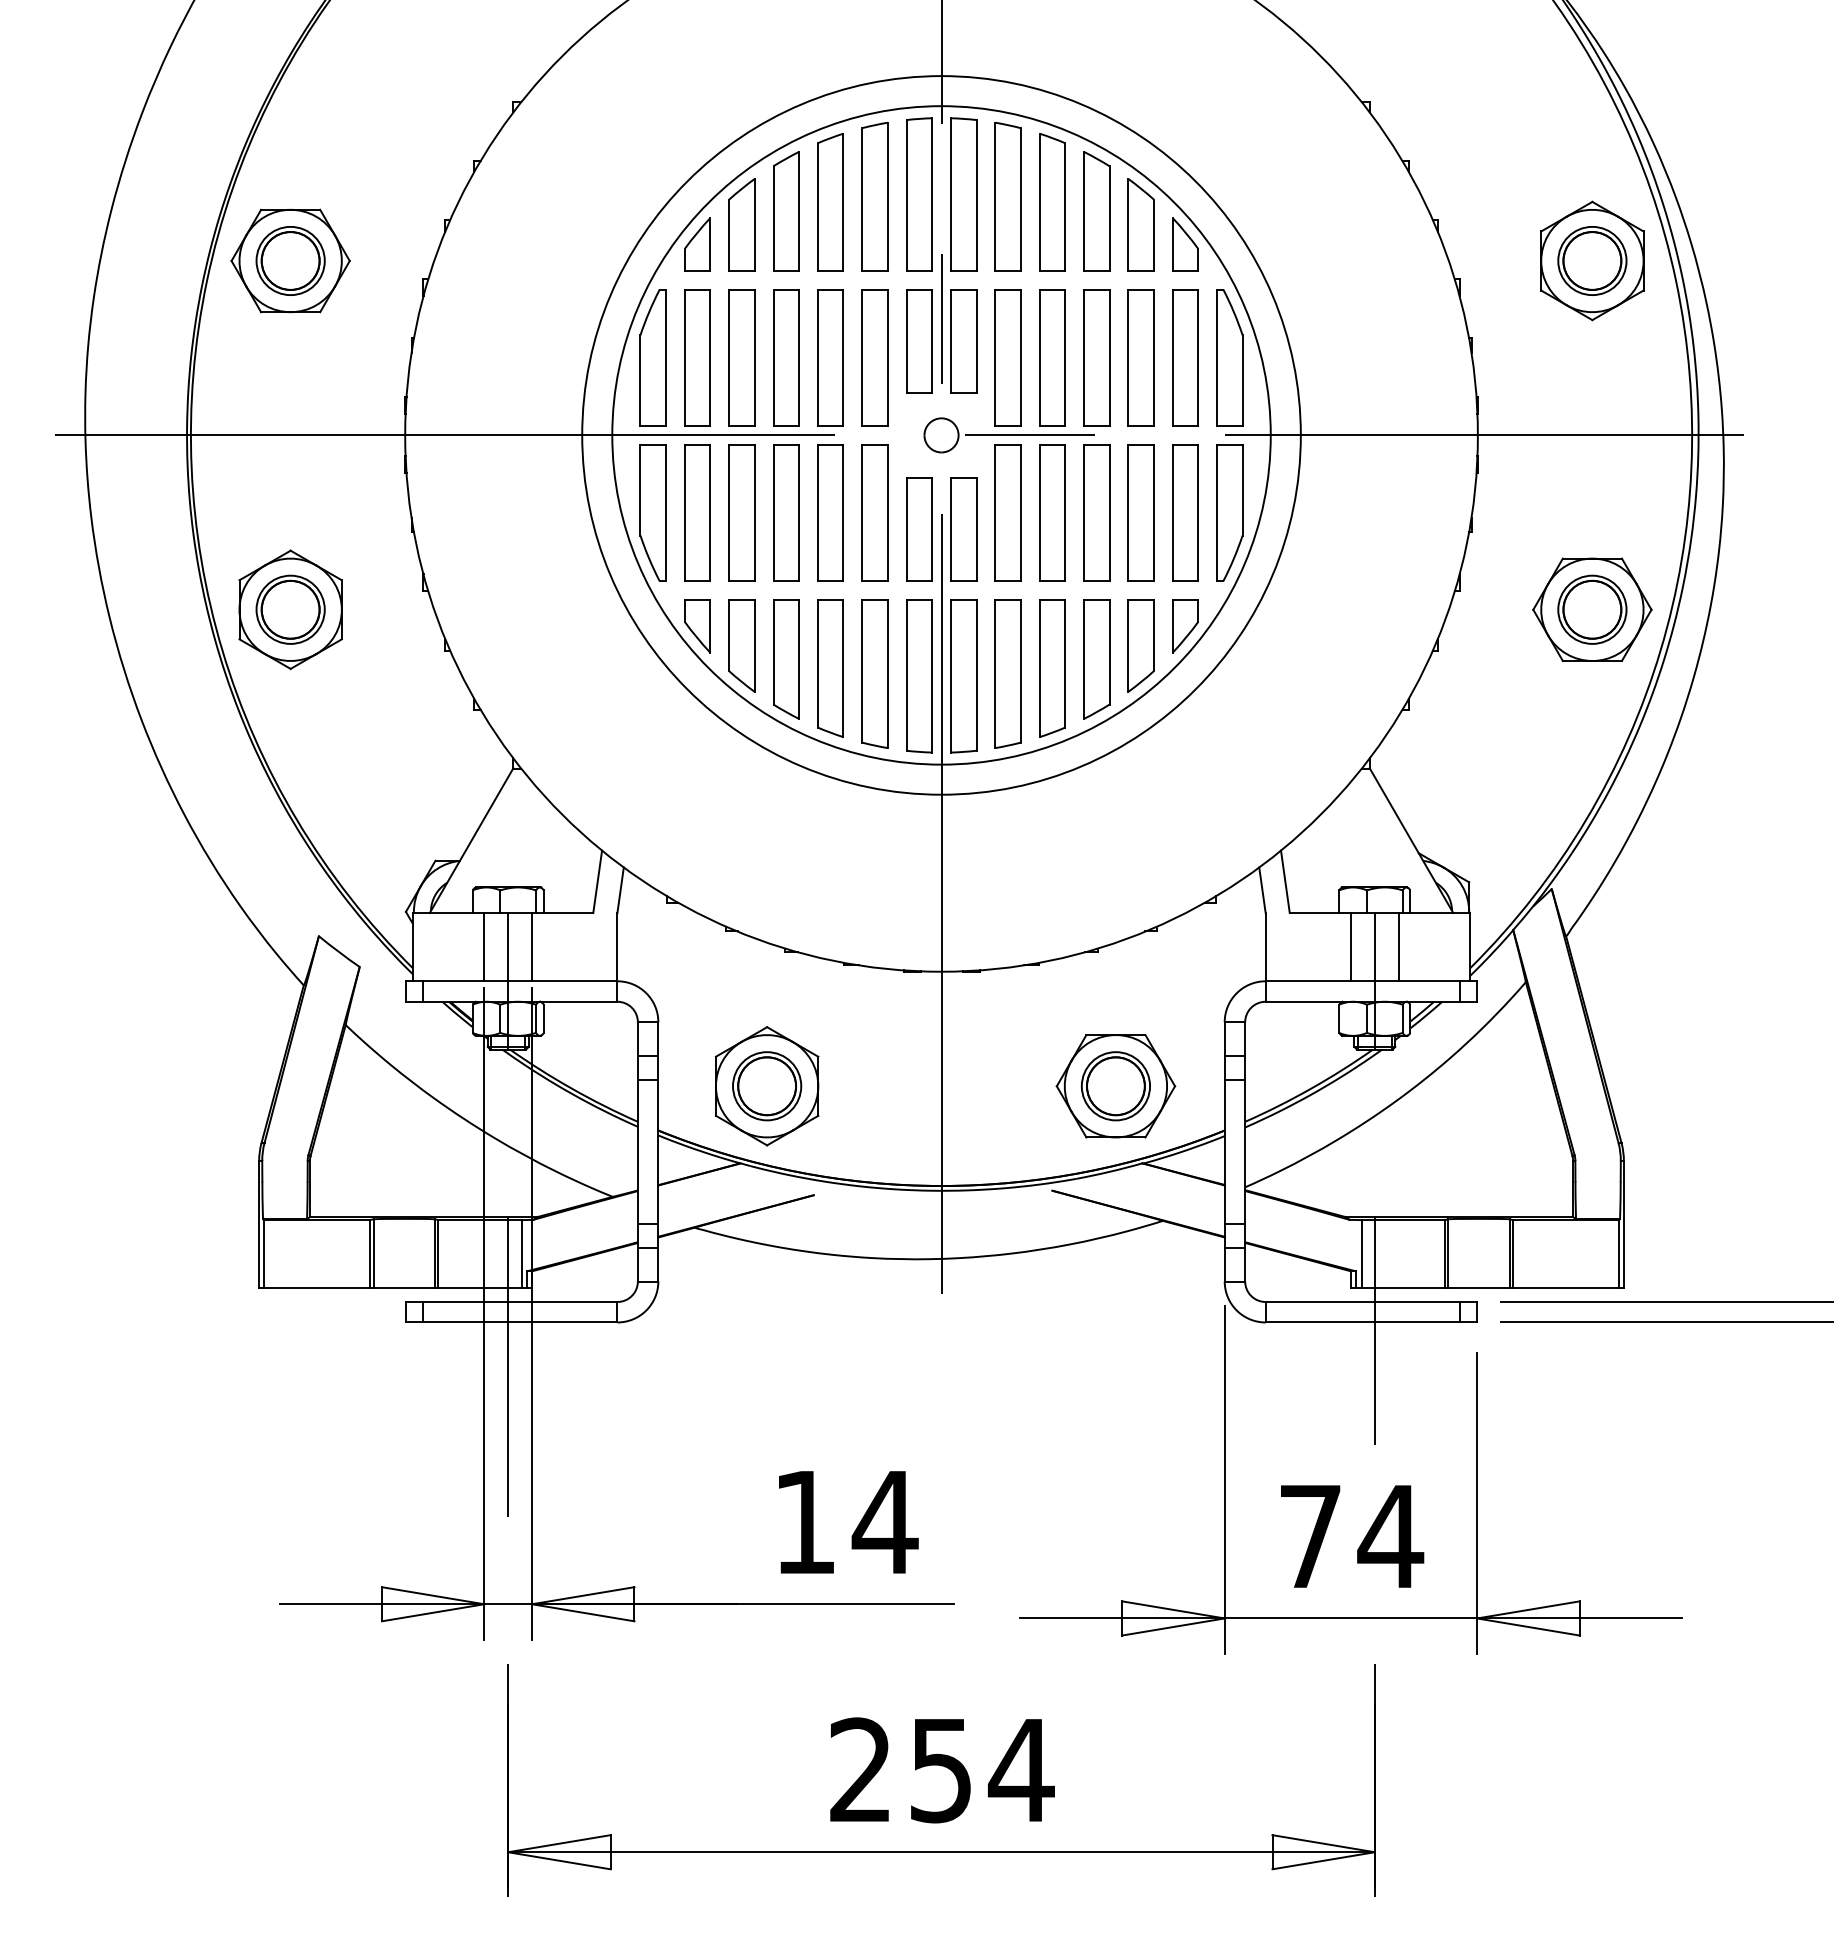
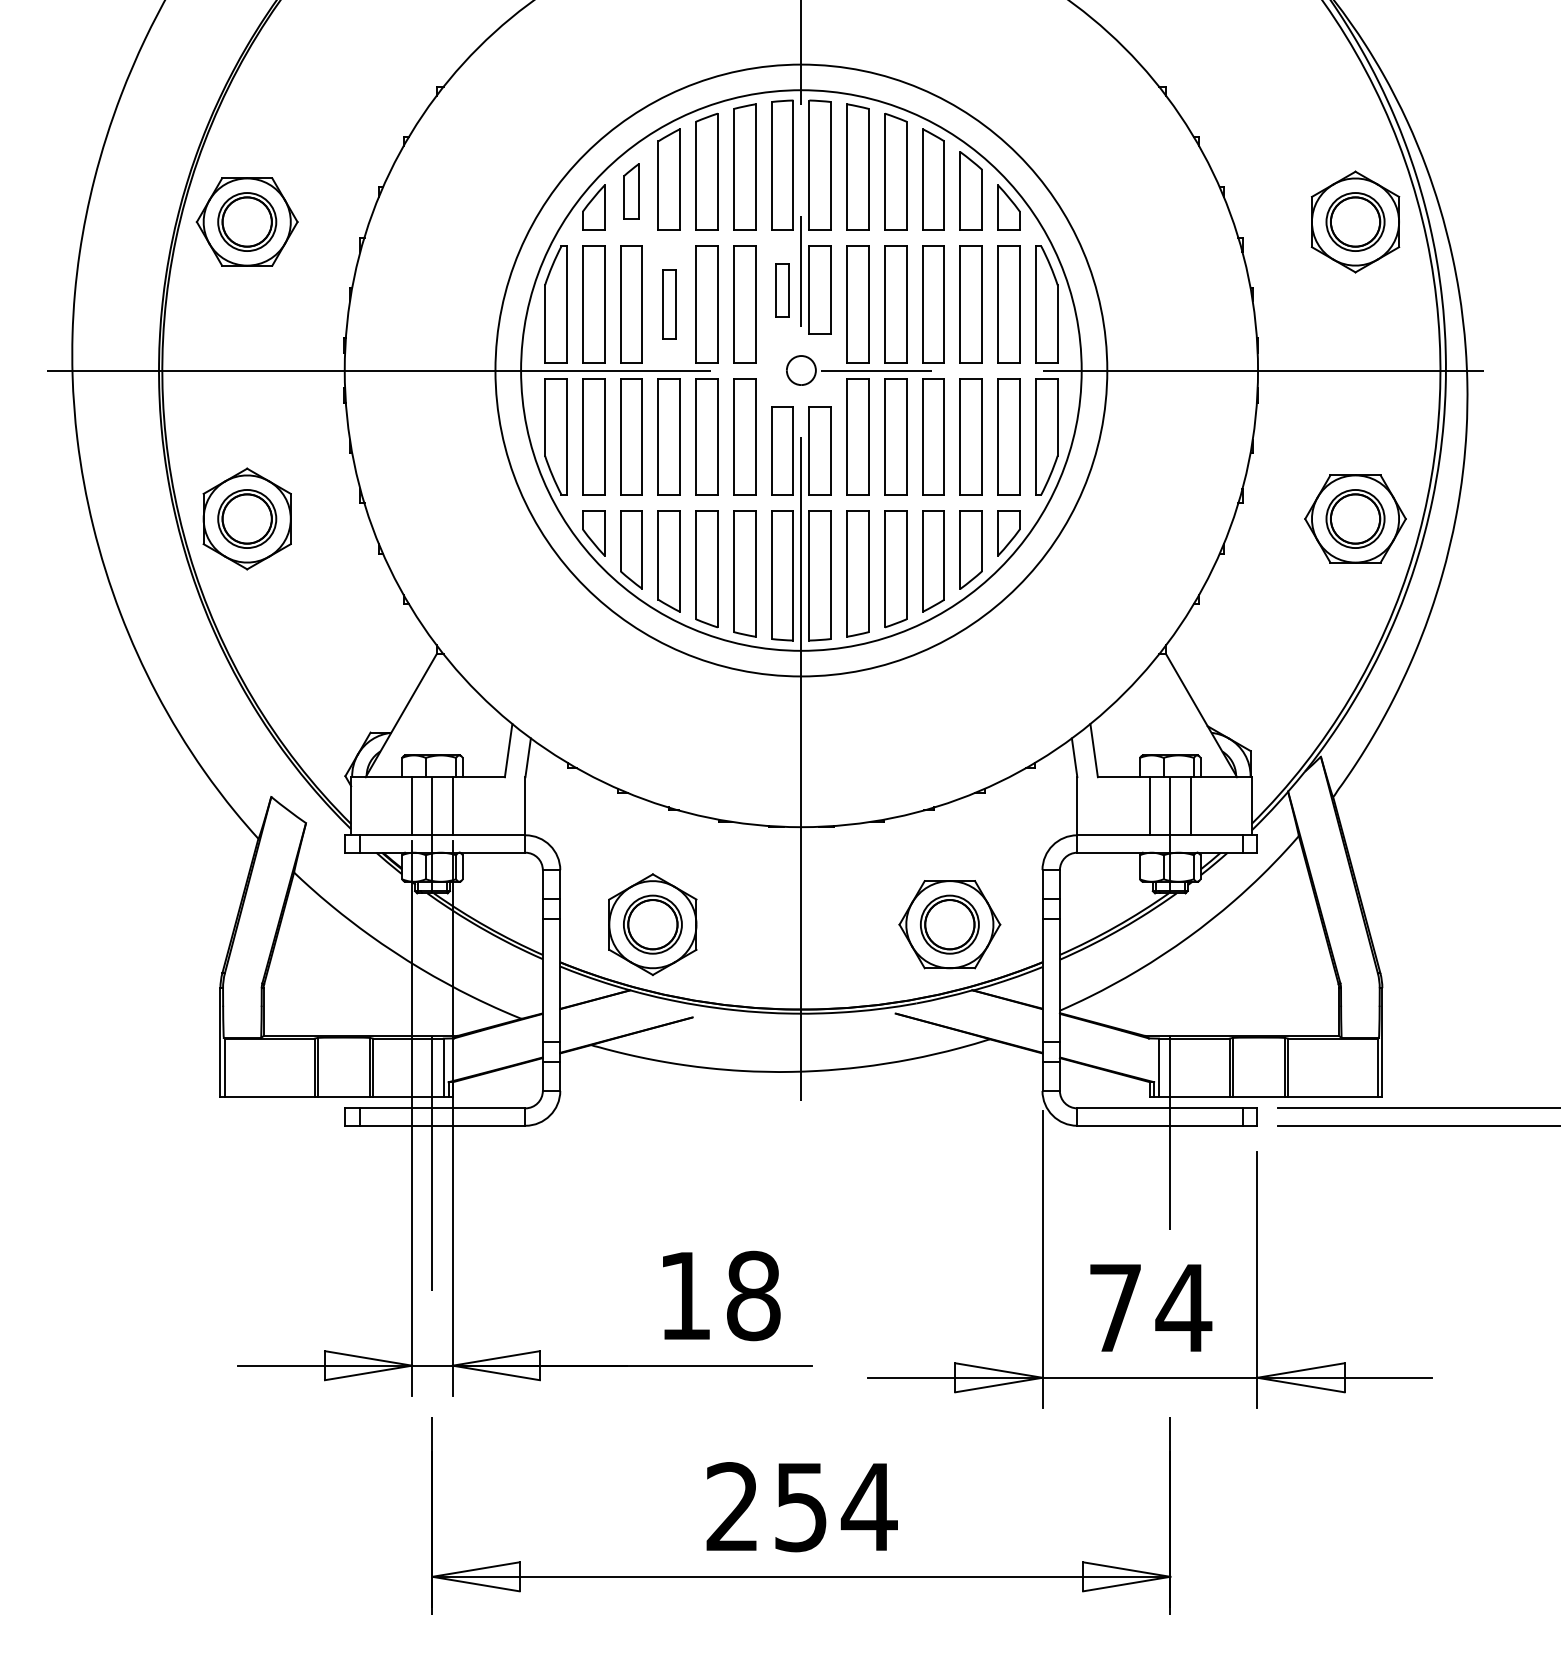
part: (741, 224) -> (631, 190), size x0.7
part: (919, 341) -> (782, 290), size x0.6
part: (786, 357) -> (669, 304), size x0.6
text: (884, 1522) -> (752, 1296), 14 -> 18

